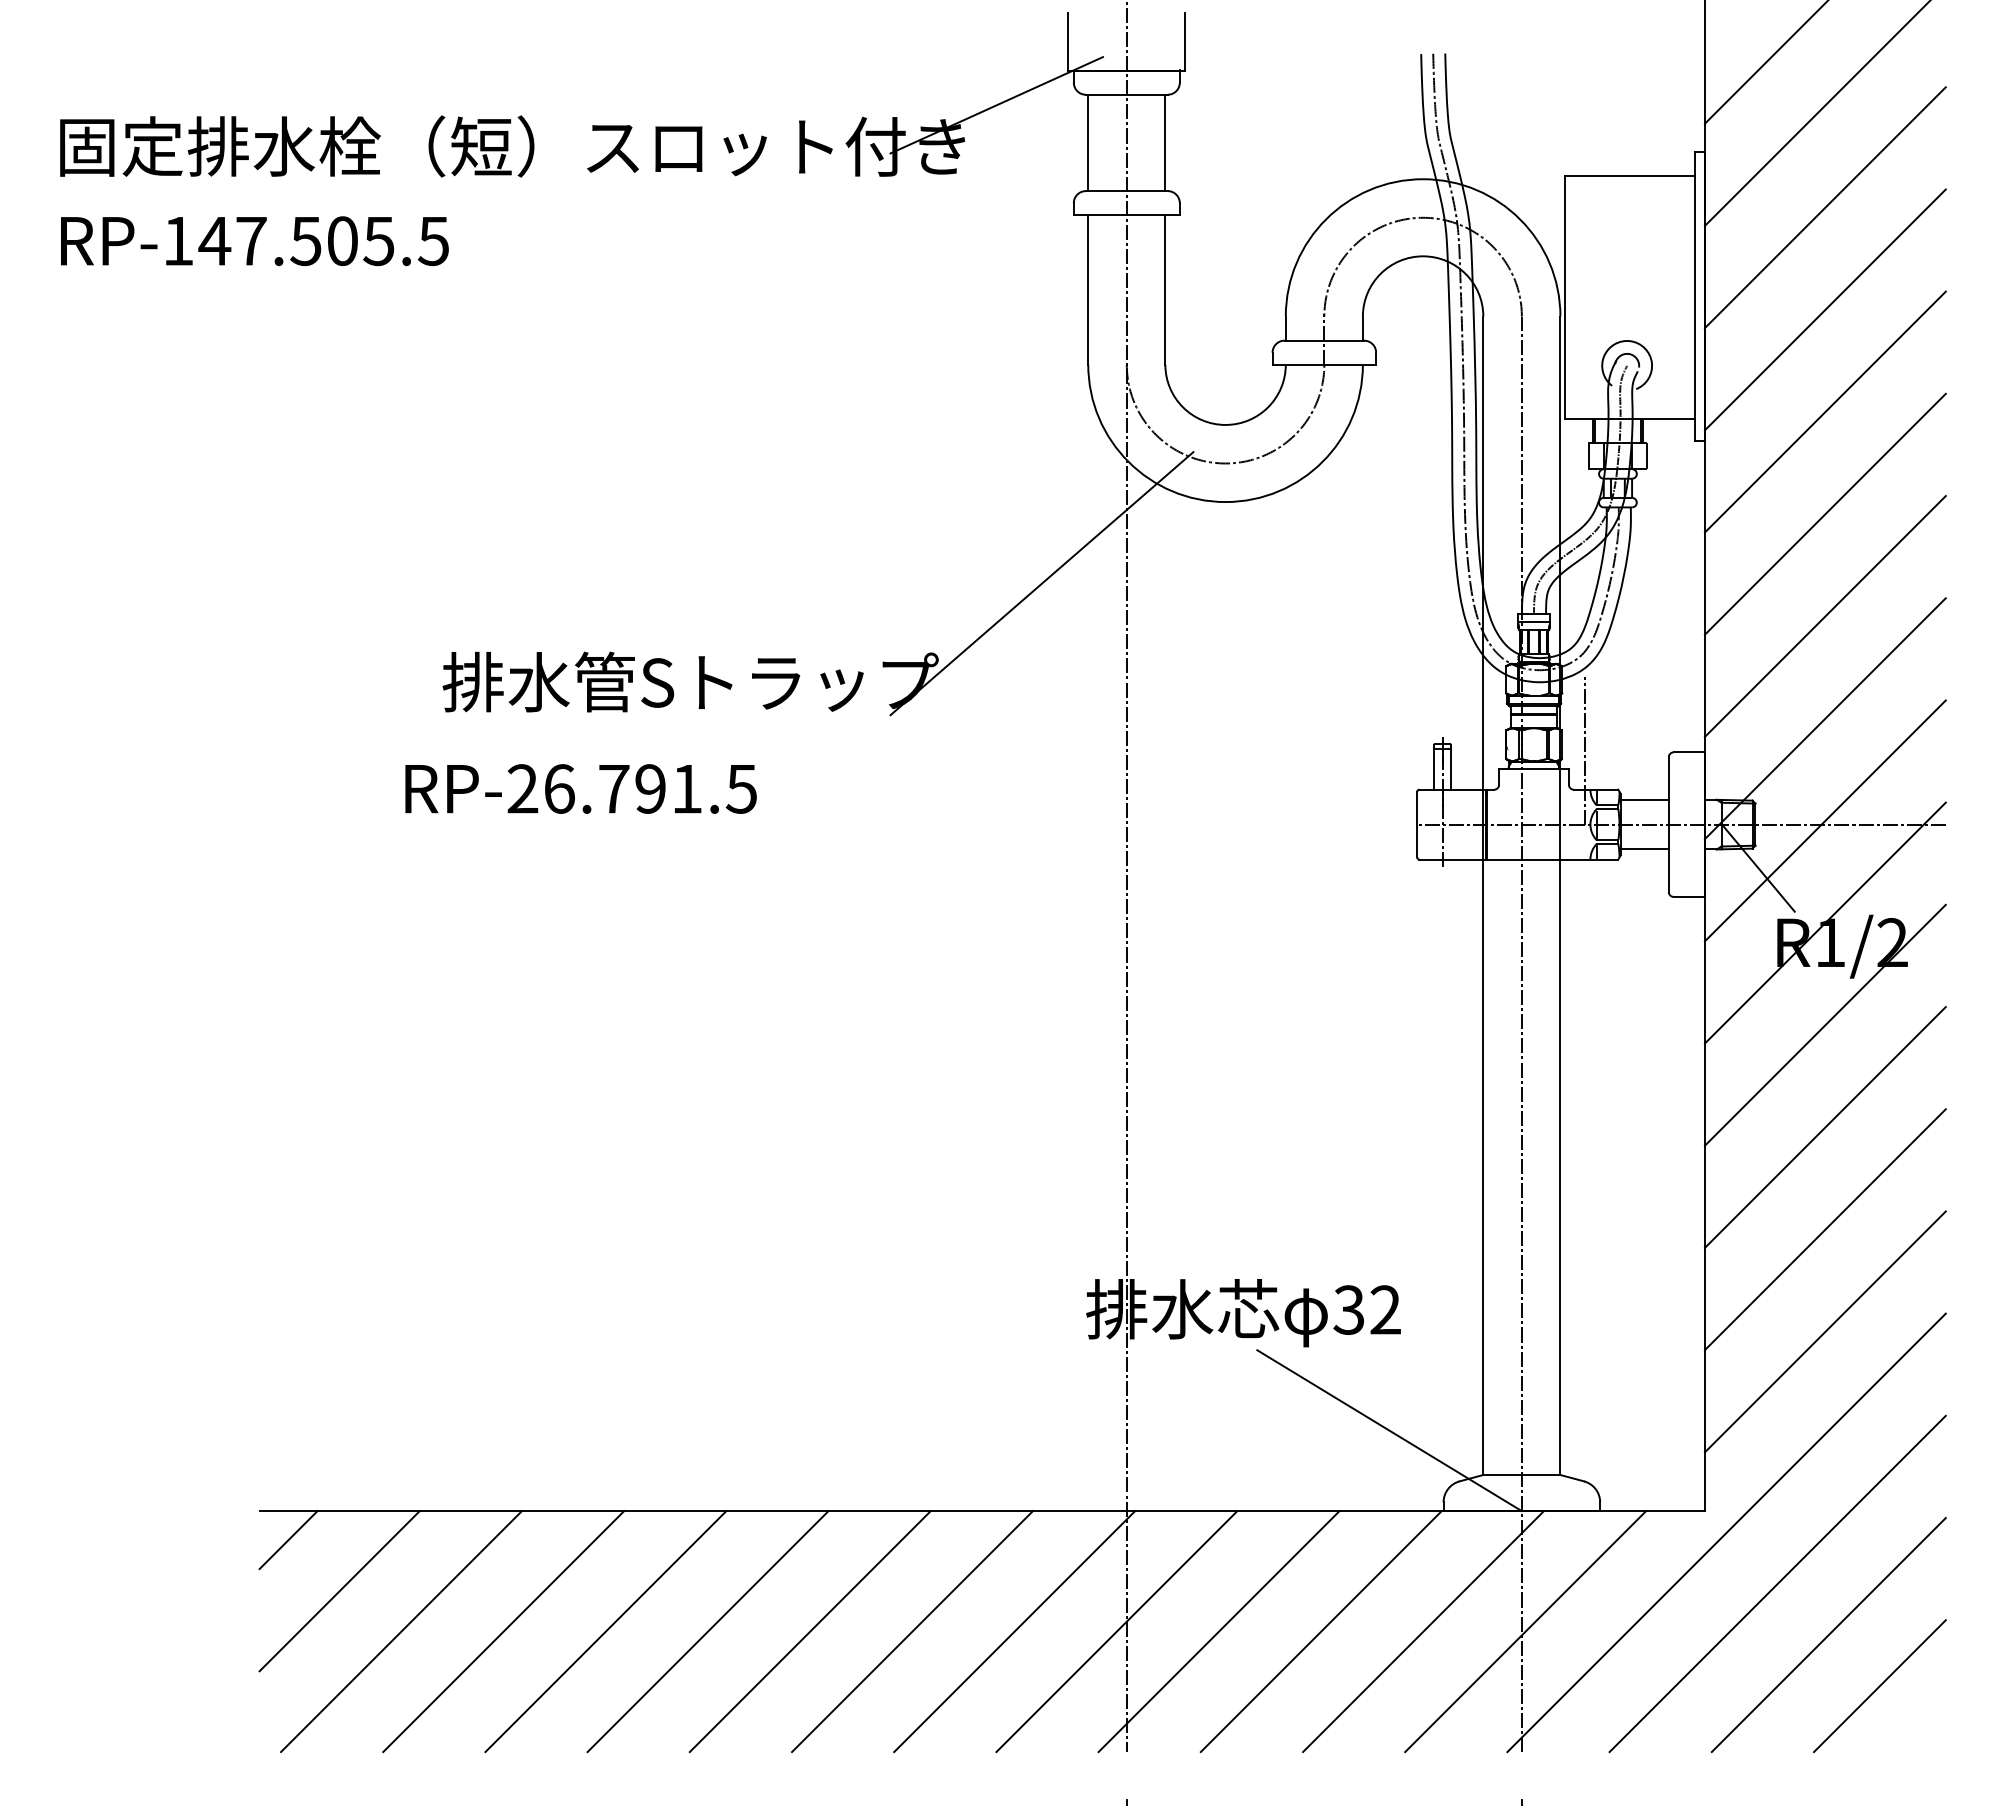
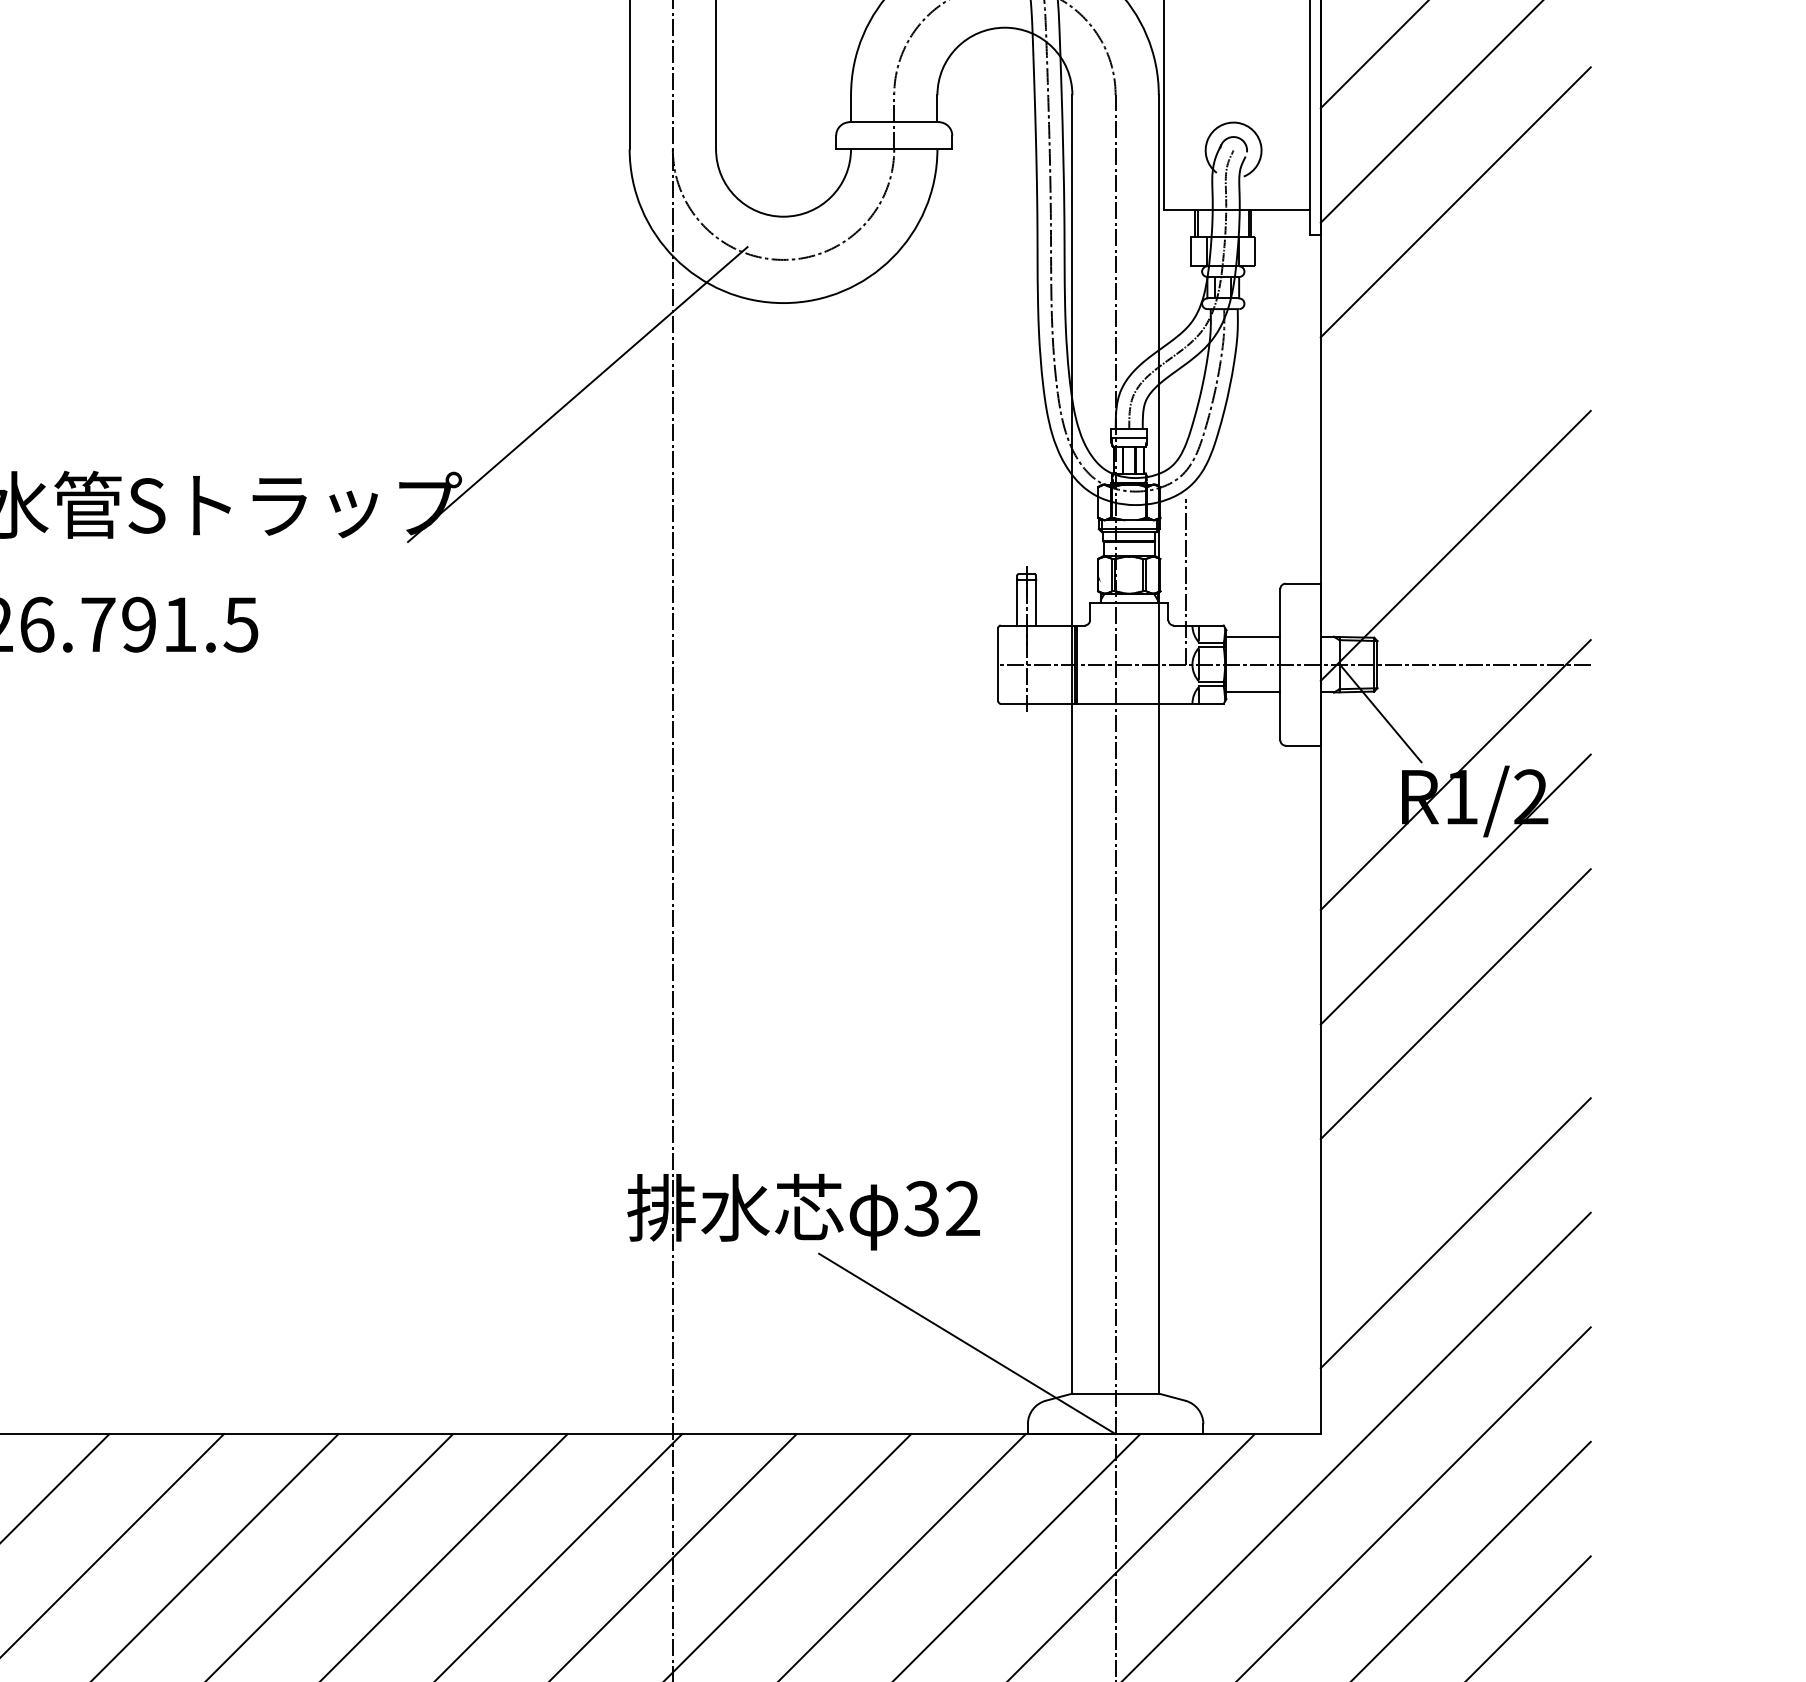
line: (1824, 513) -> (1454, 315), removed
line: (1824, 616) -> (1454, 431), removed
line: (1824, 820) -> (1454, 660), removed
line: (1824, 1229) -> (1454, 1118), removed

